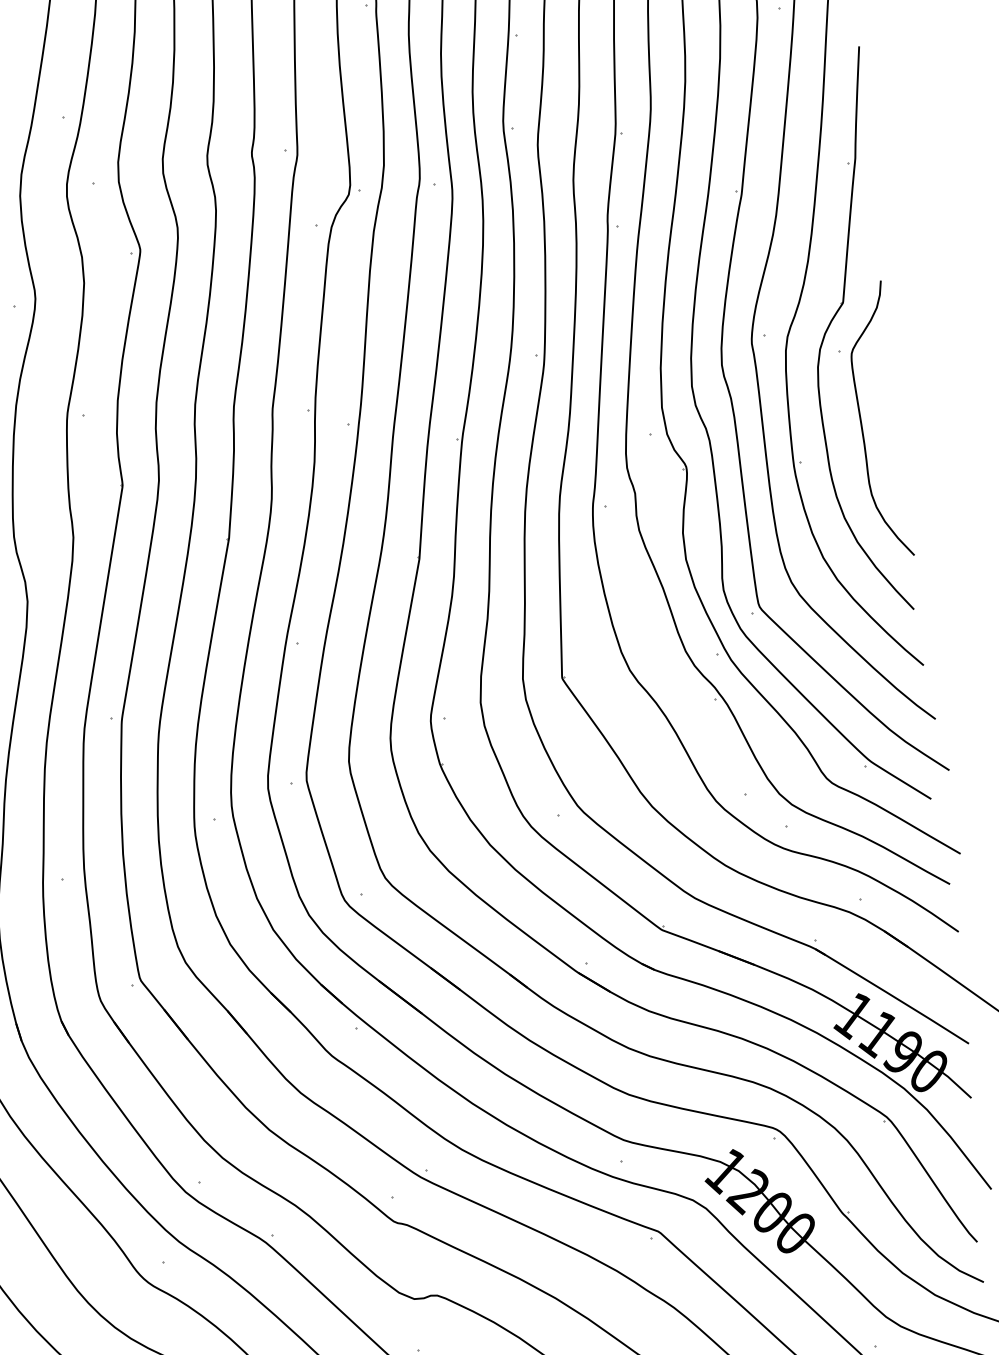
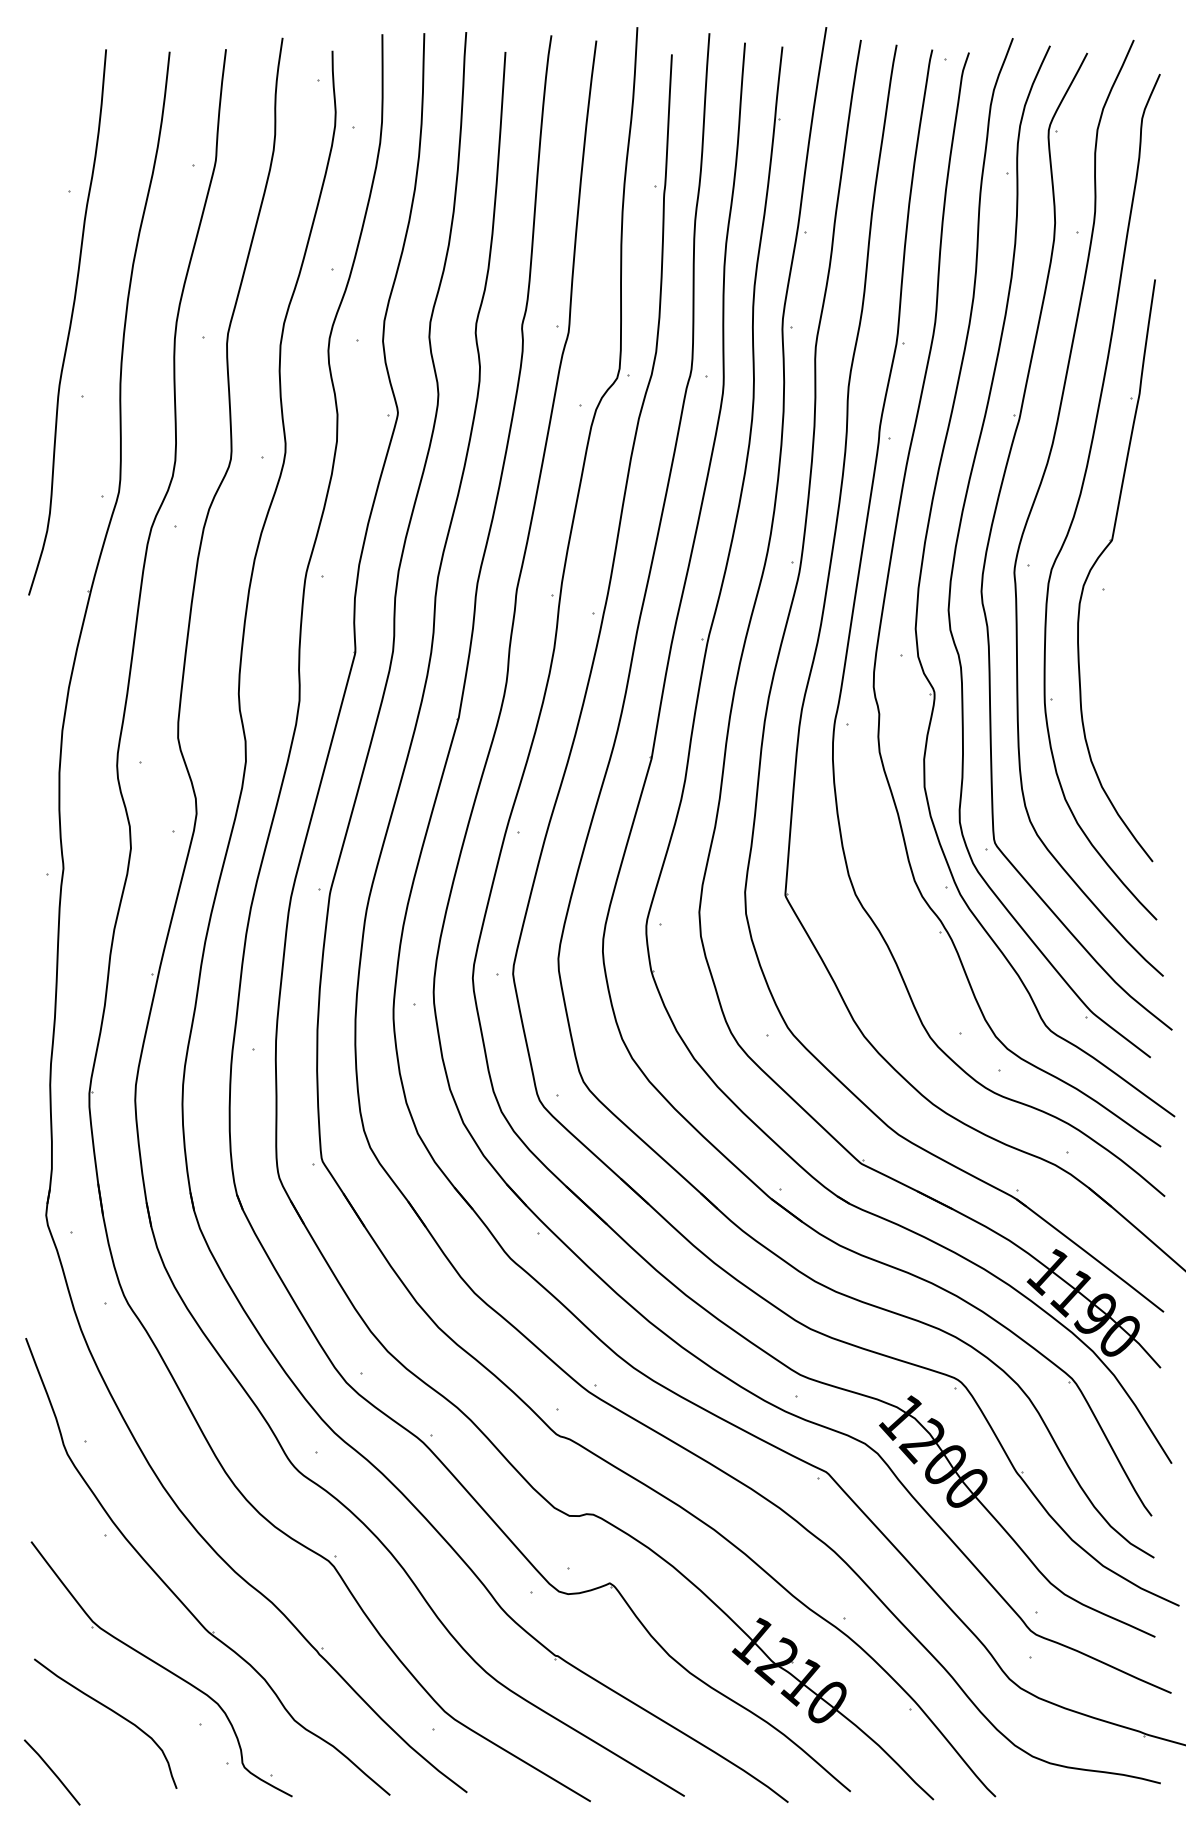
curve: (862, 424) -> (1119, 667), removed

